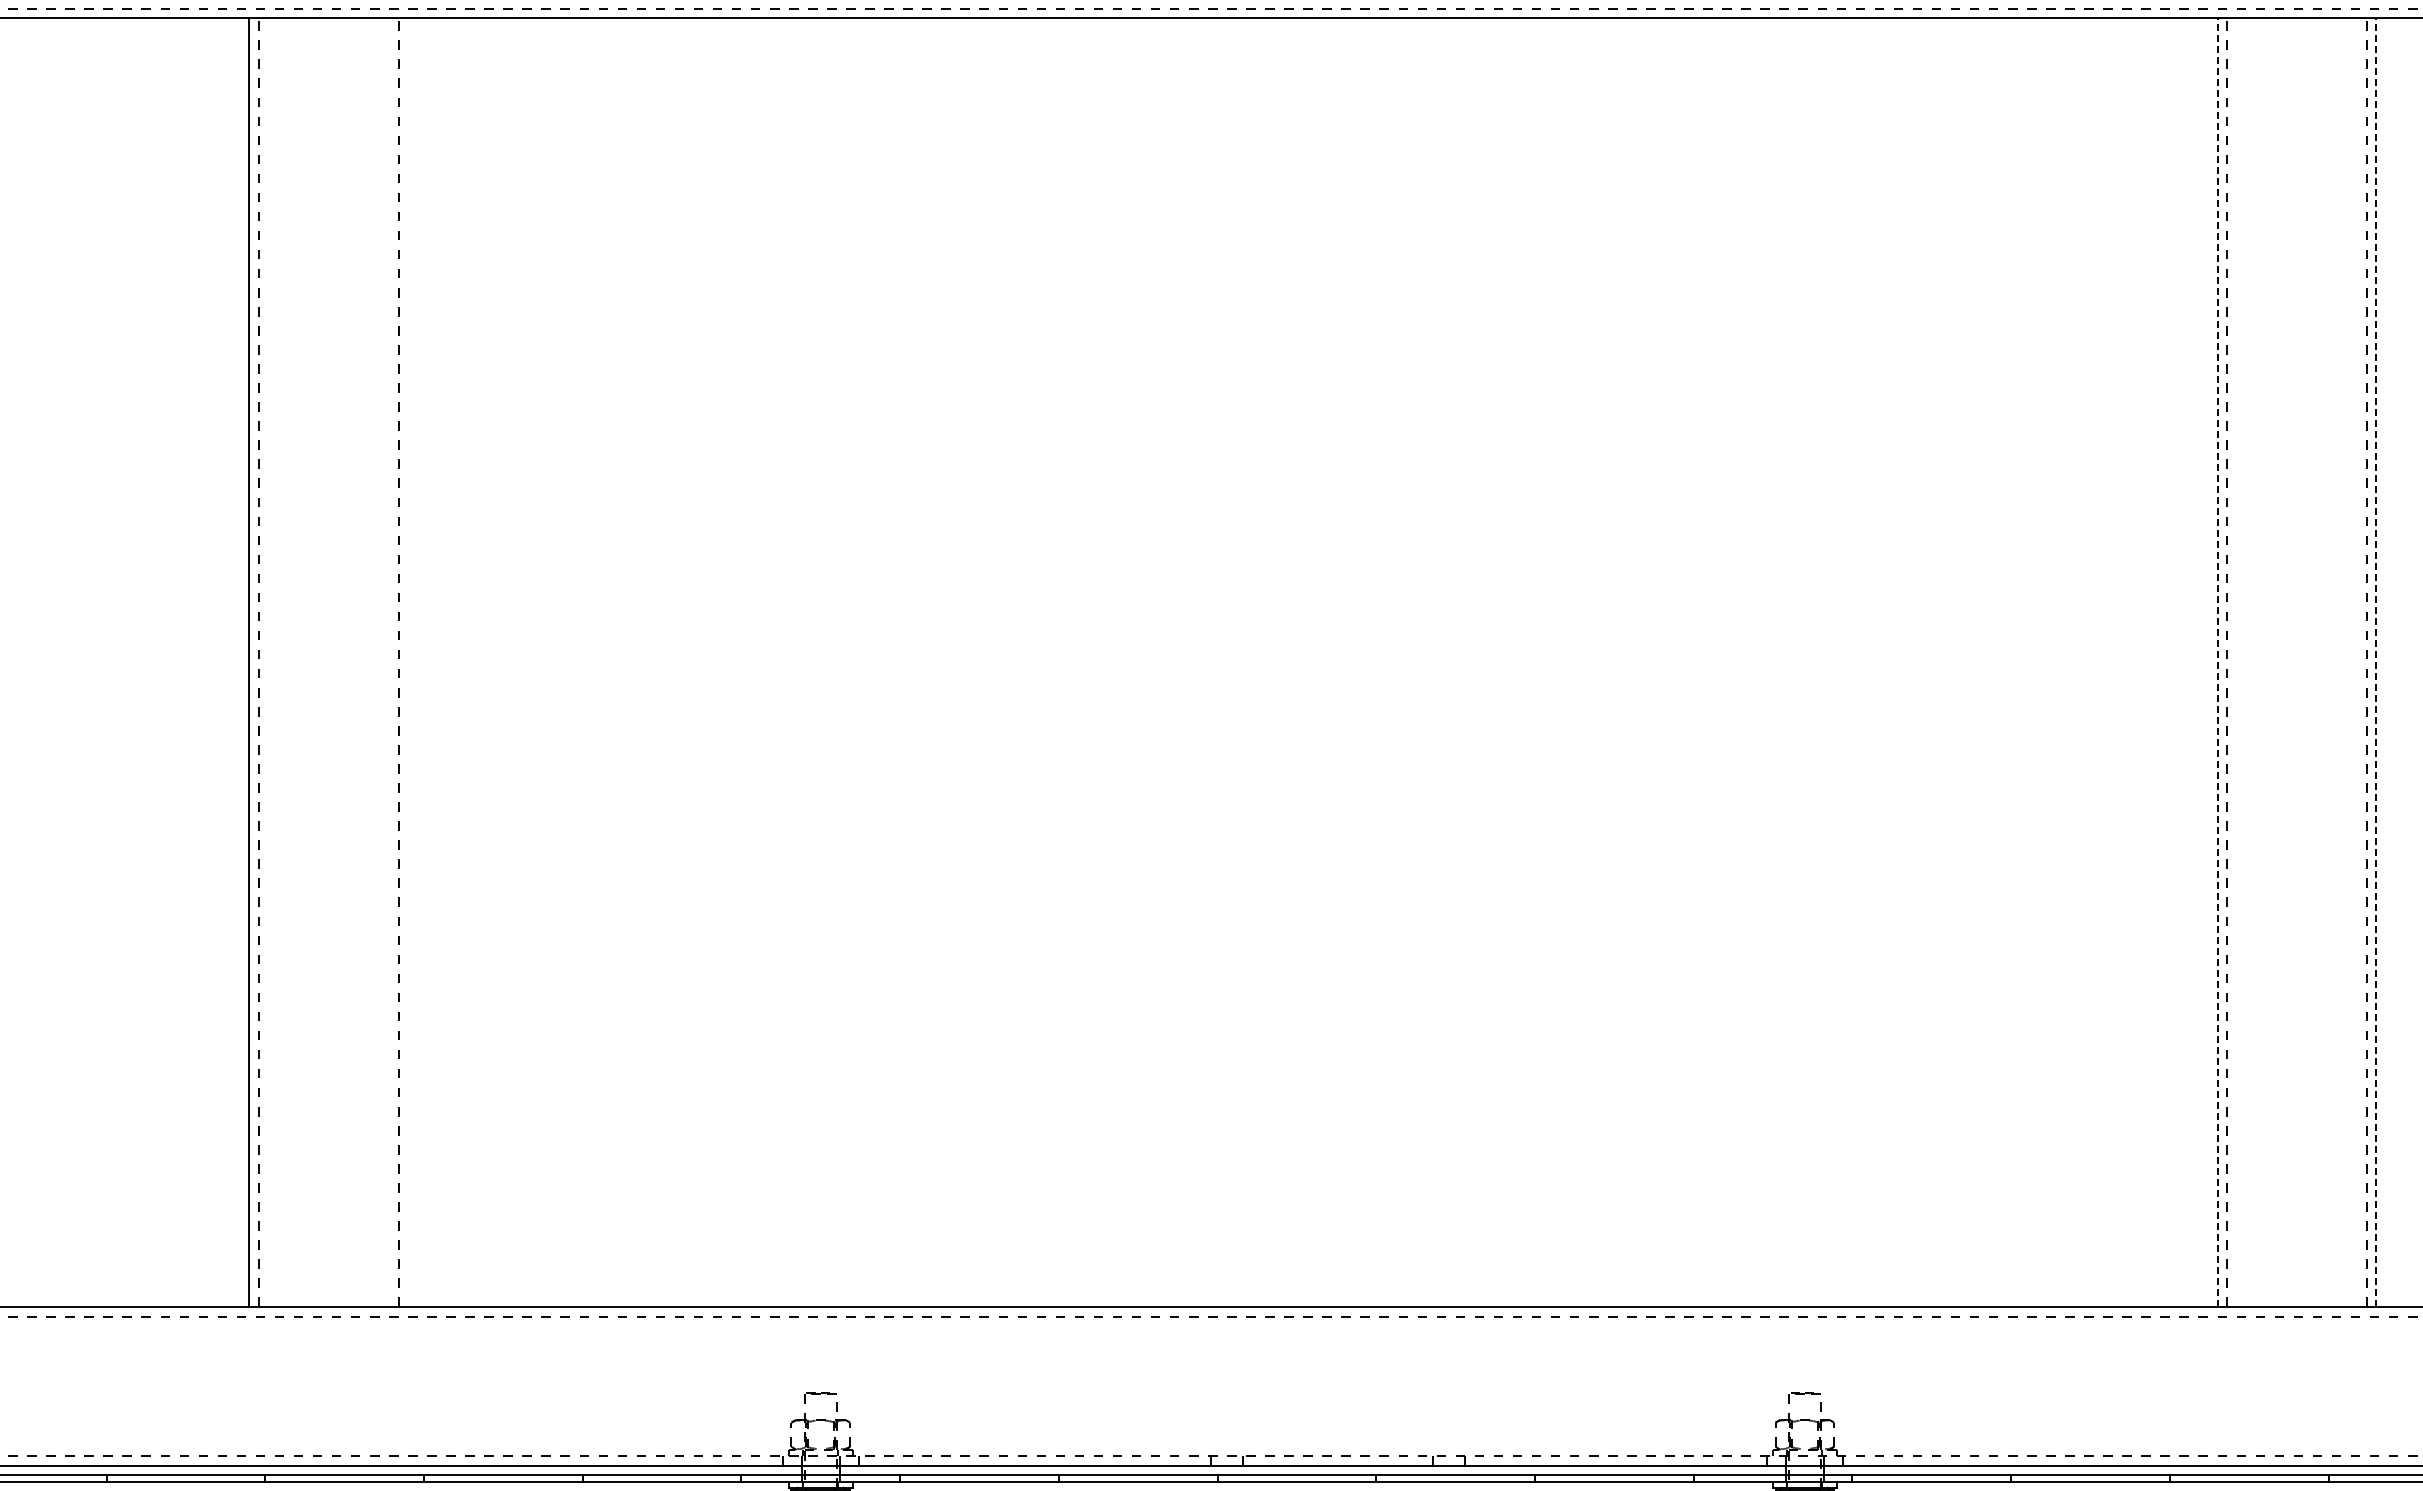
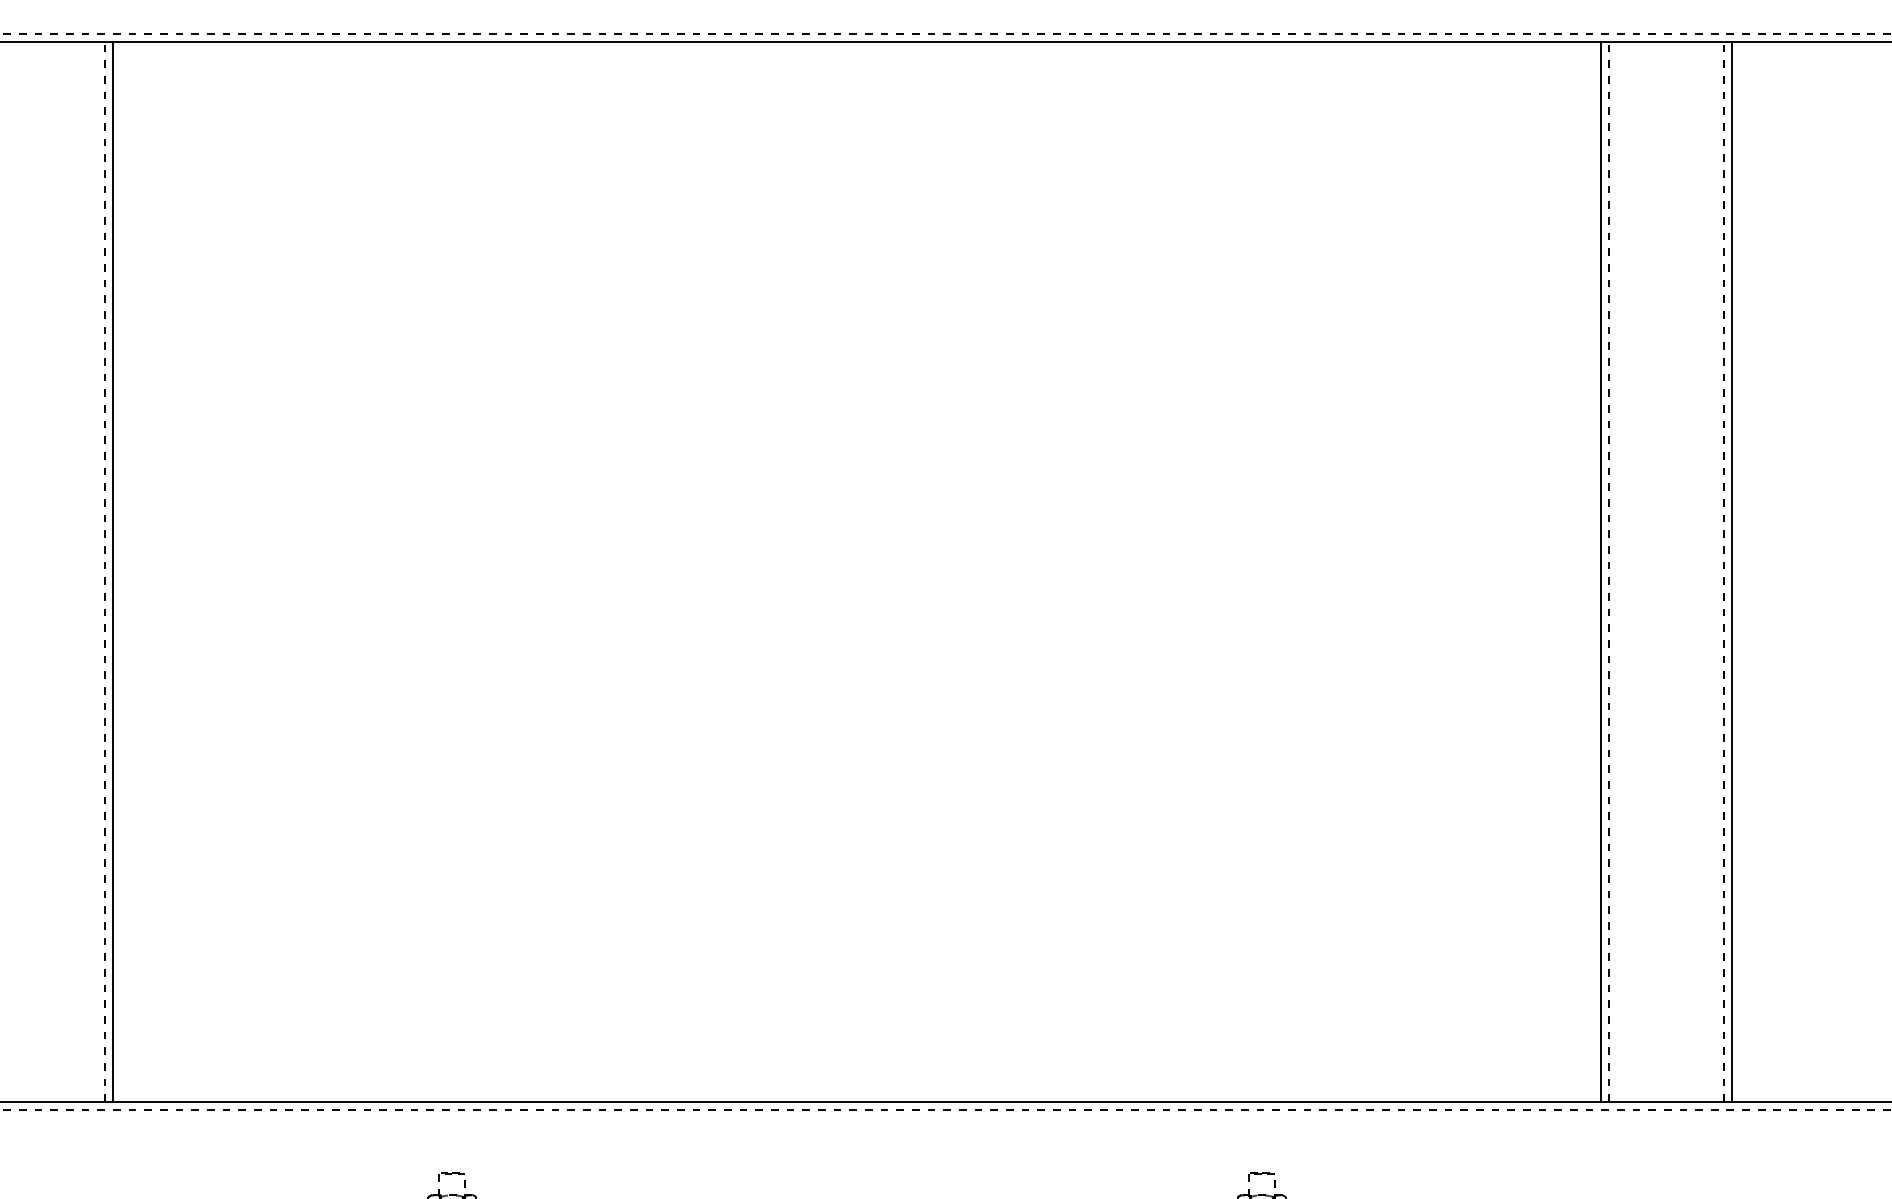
line: (408, 662) -> (113, 571), added
line: (2217, 662) -> (1601, 571), dashed -> solid
line: (2376, 662) -> (1731, 571), dashed -> solid

